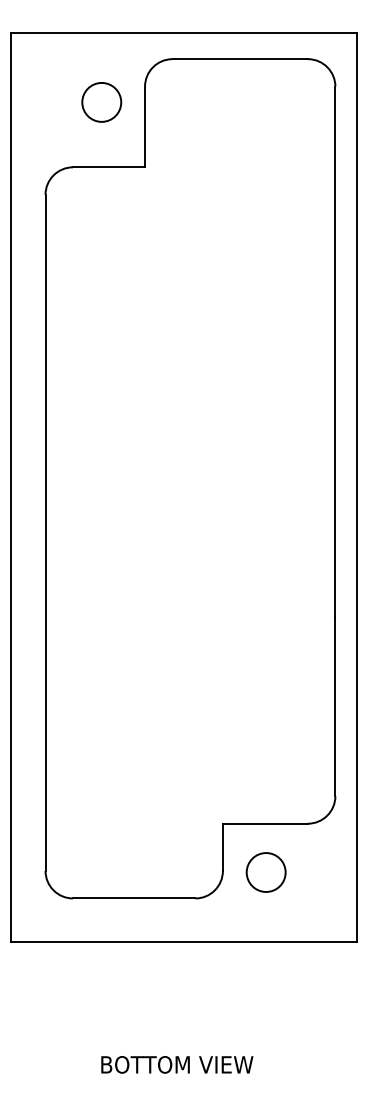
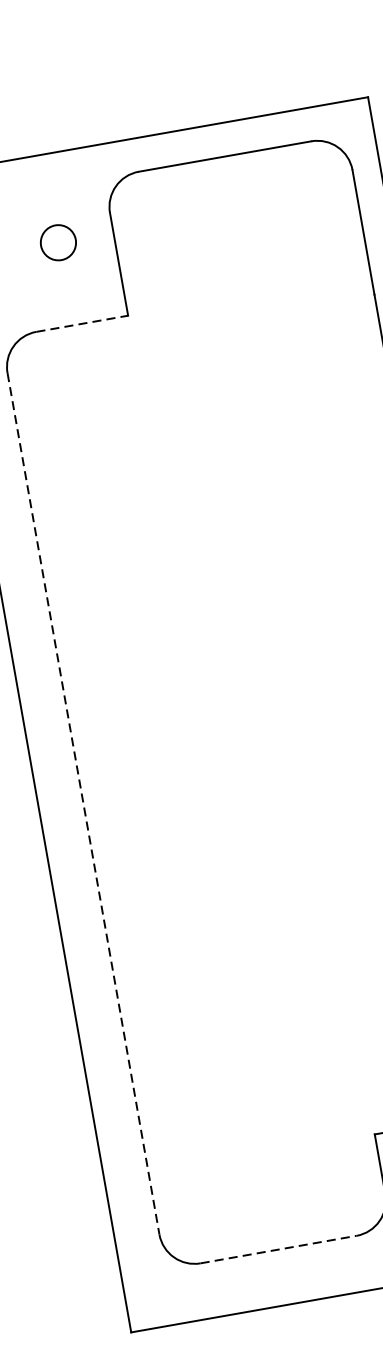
circle: (101, 101) -> (57, 241), size x0.7
line: (109, 167) -> (82, 323), solid -> dashed
line: (45, 533) -> (83, 804), solid -> dashed
line: (134, 898) -> (278, 1249), solid -> dashed

